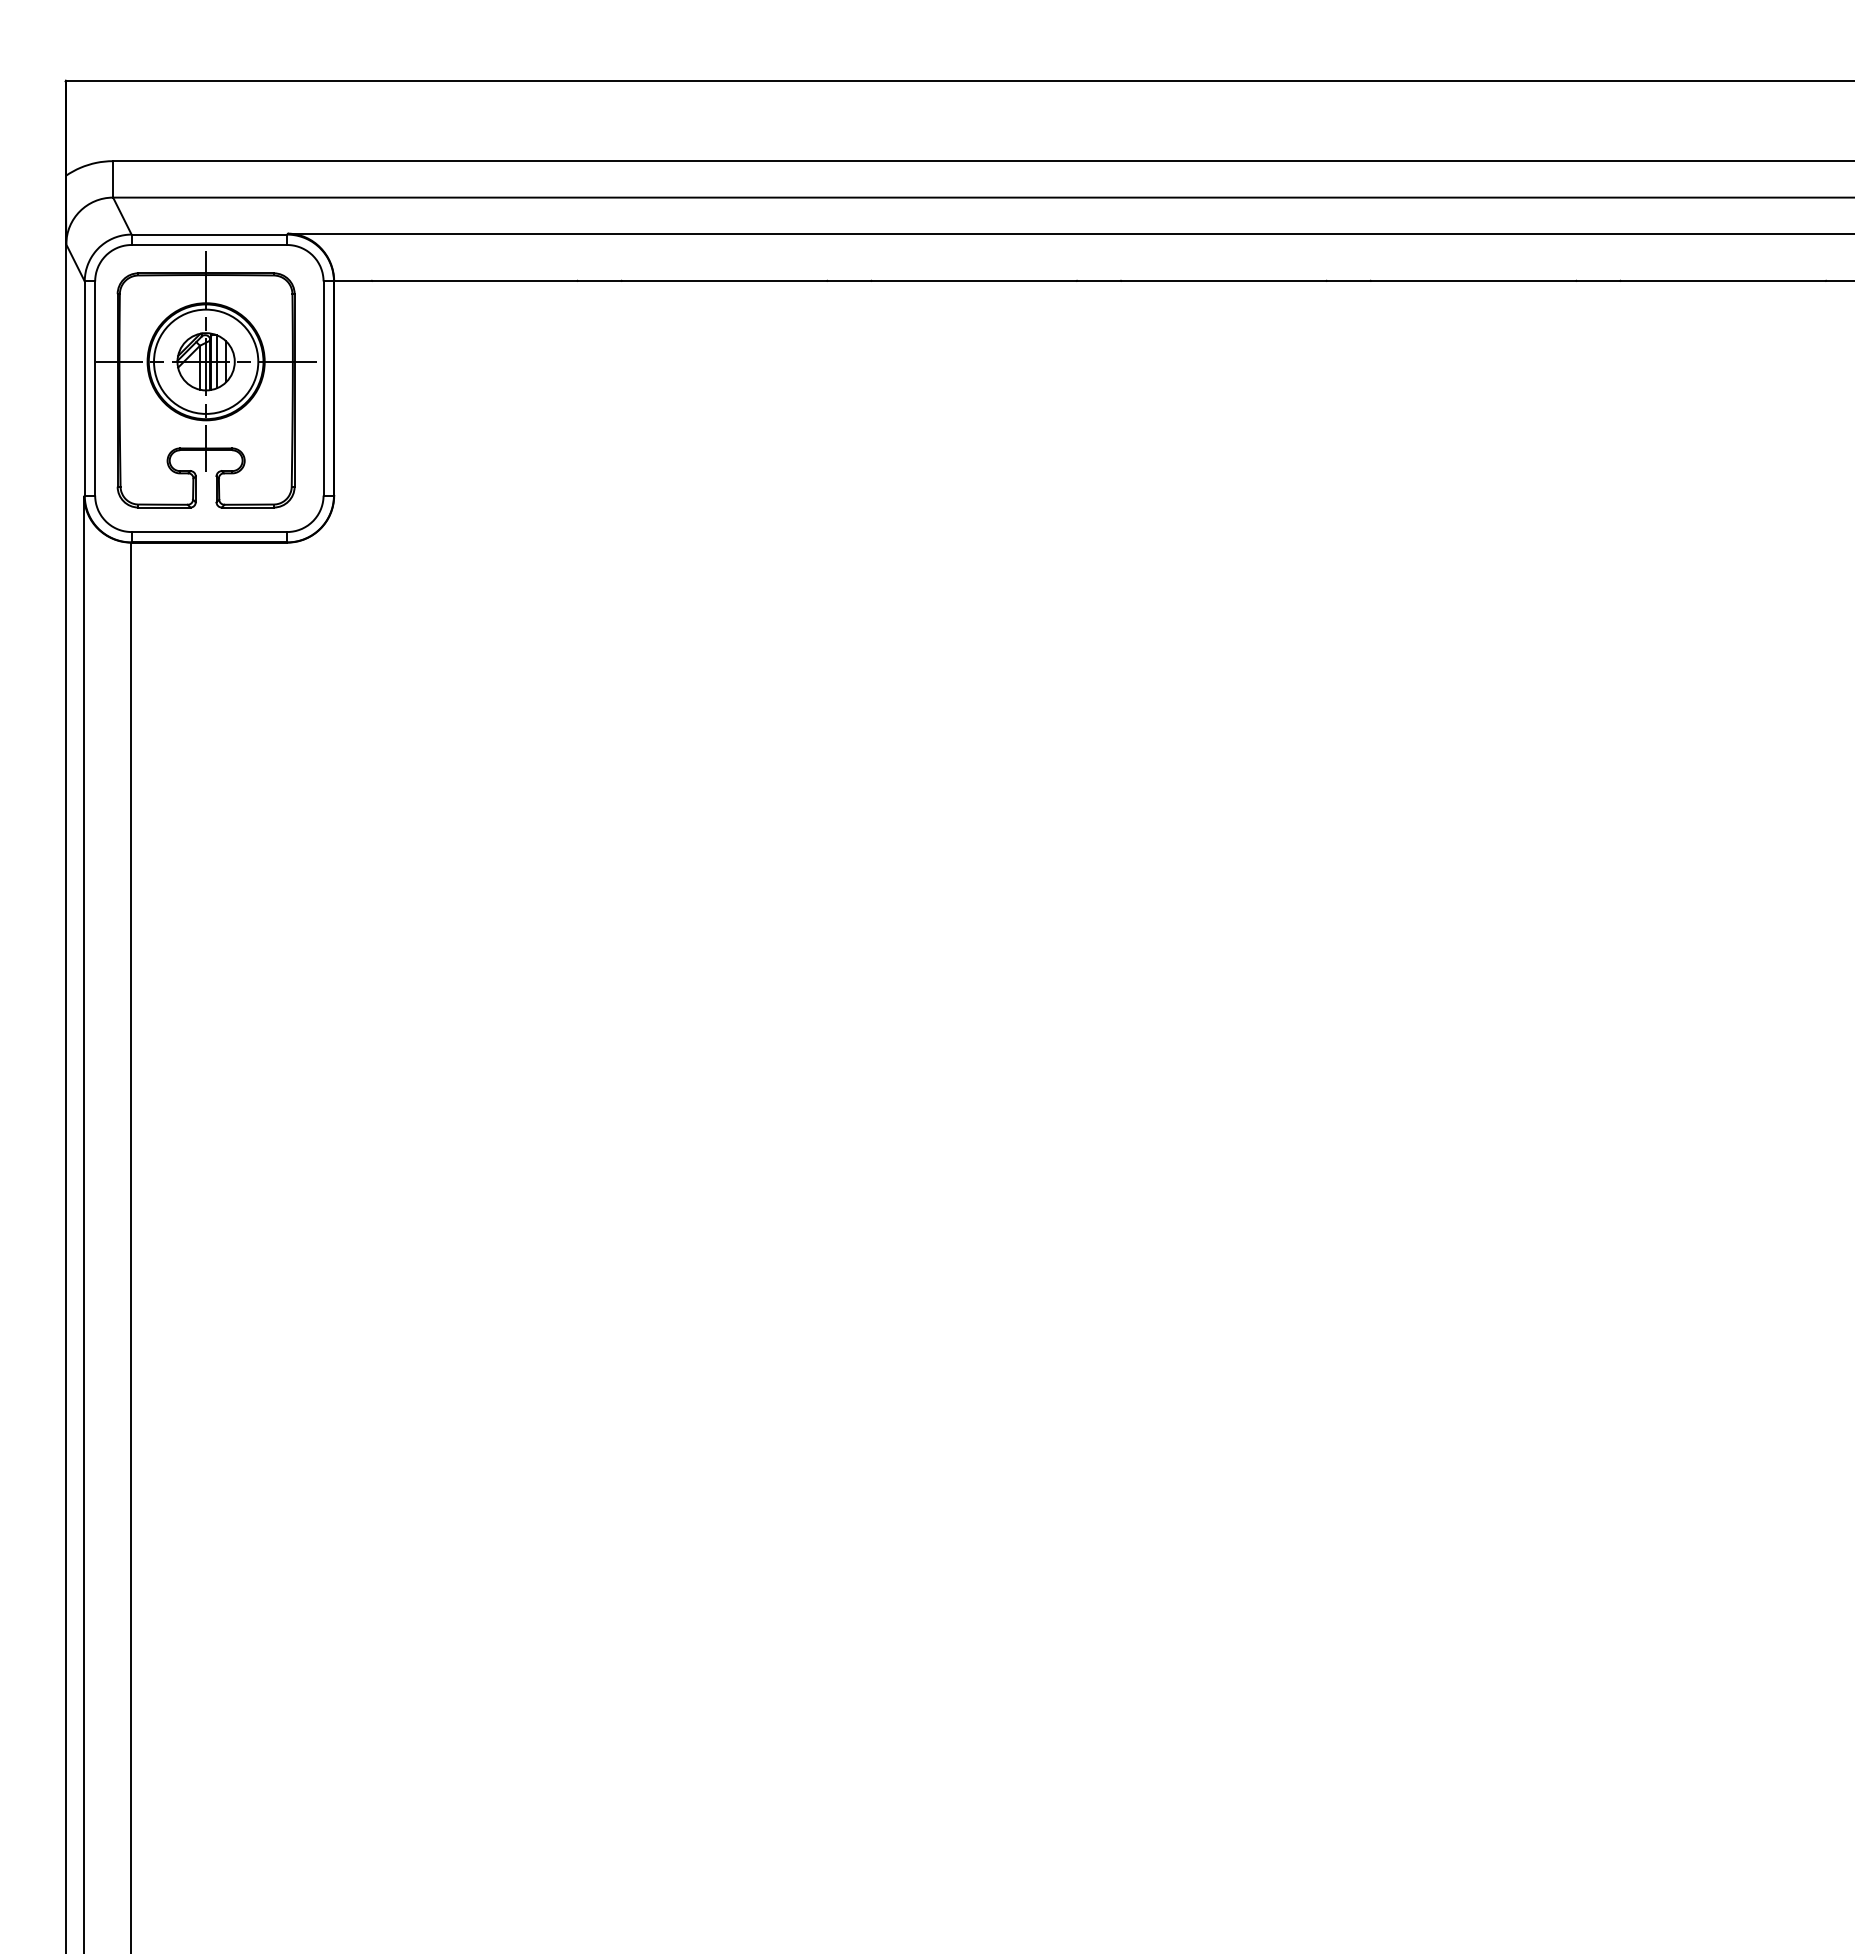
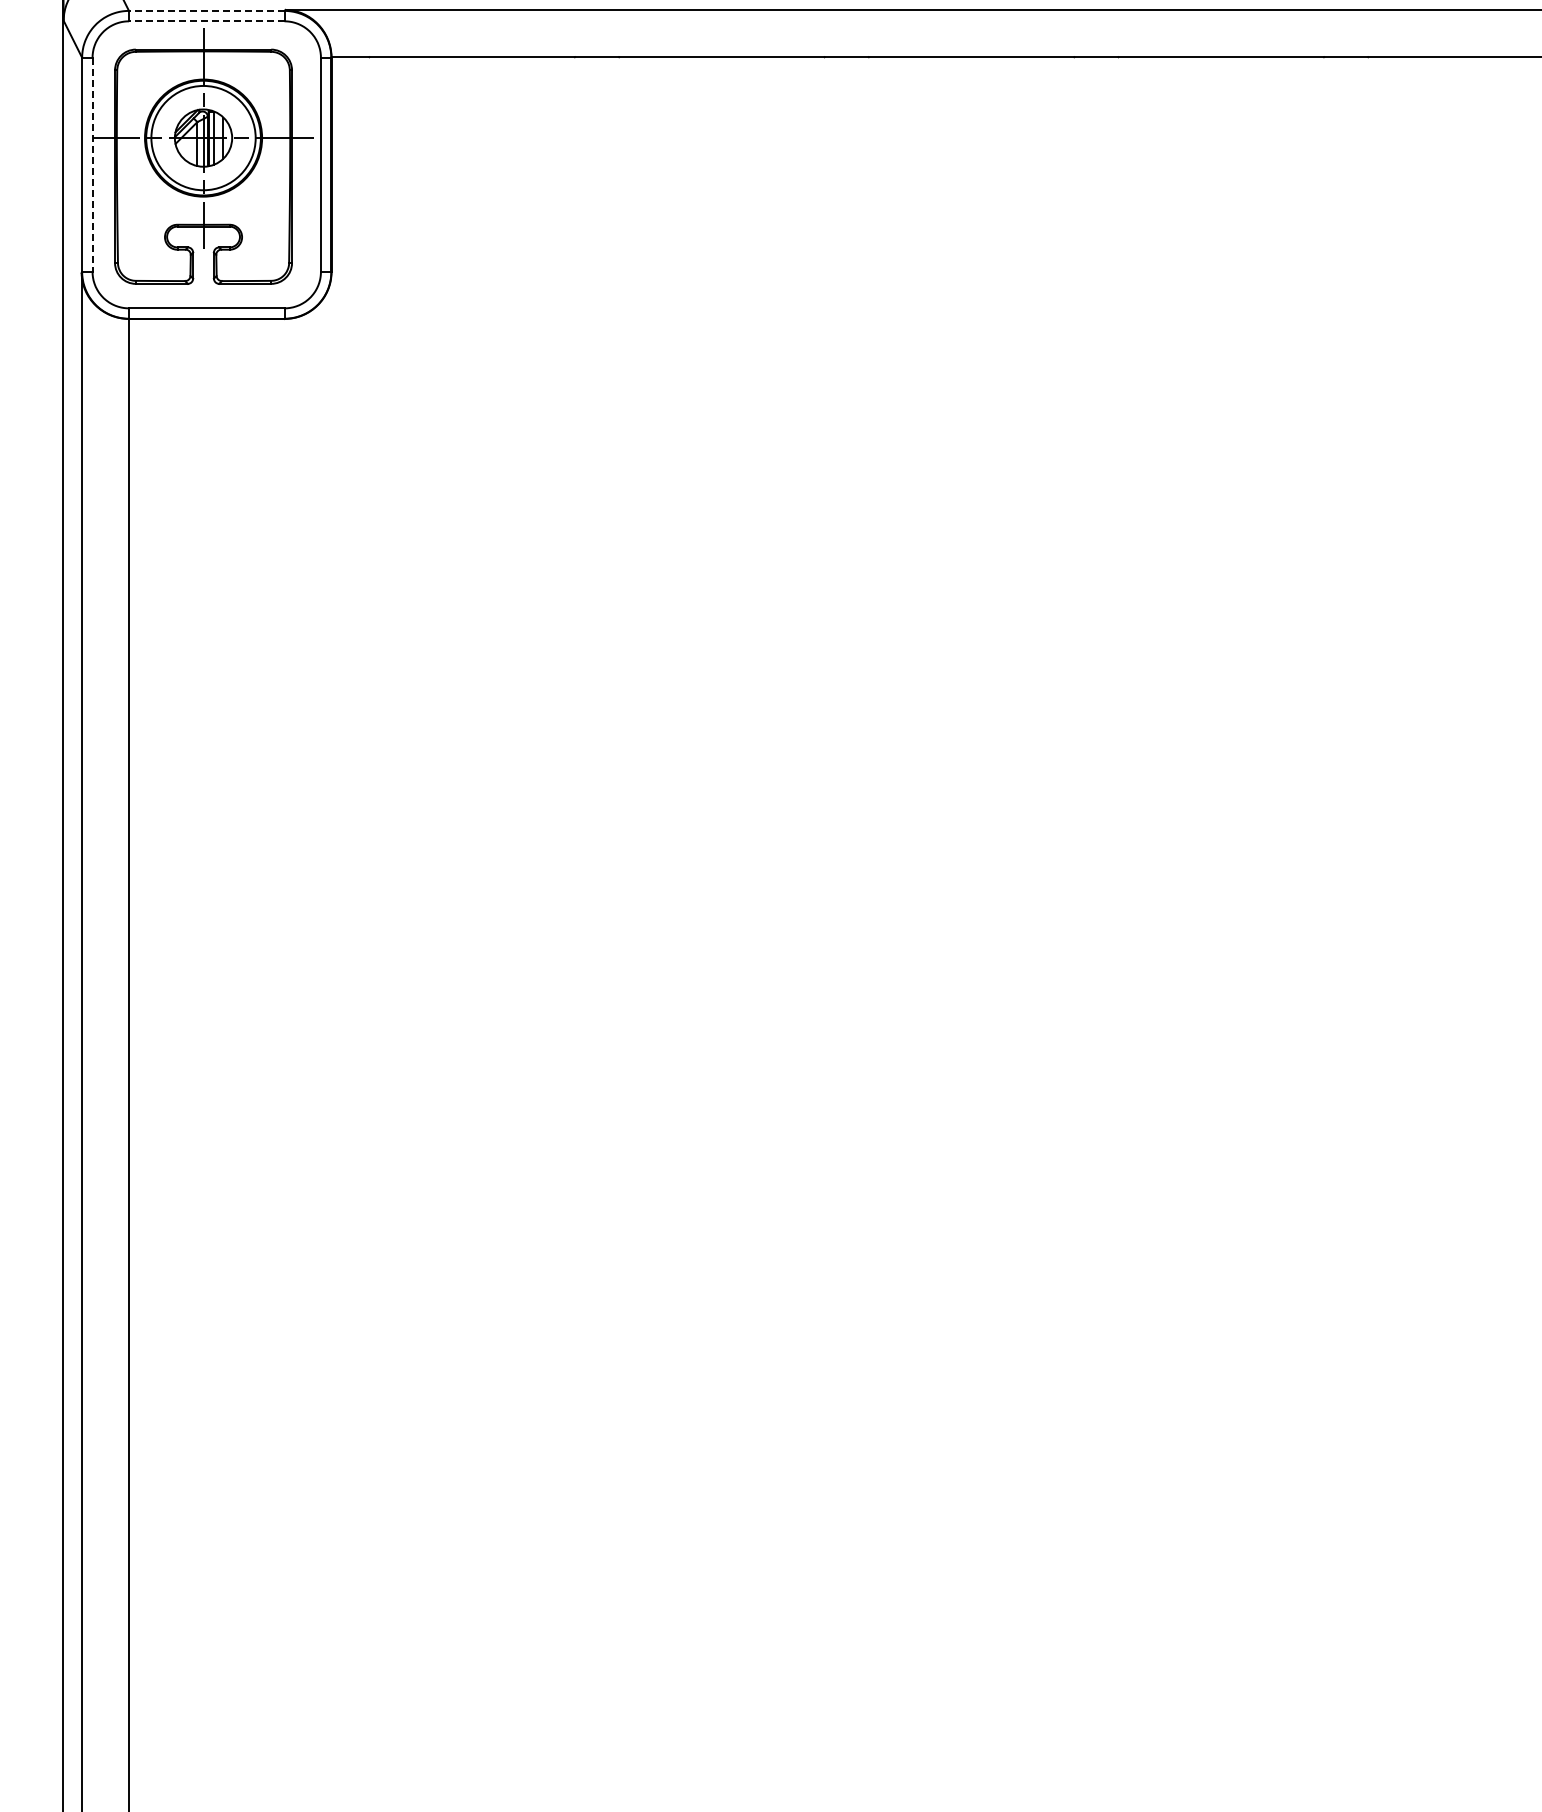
line: (209, 234) -> (206, 10), solid -> dashed
line: (209, 245) -> (206, 21), solid -> dashed
line: (95, 389) -> (92, 165), solid -> dashed

